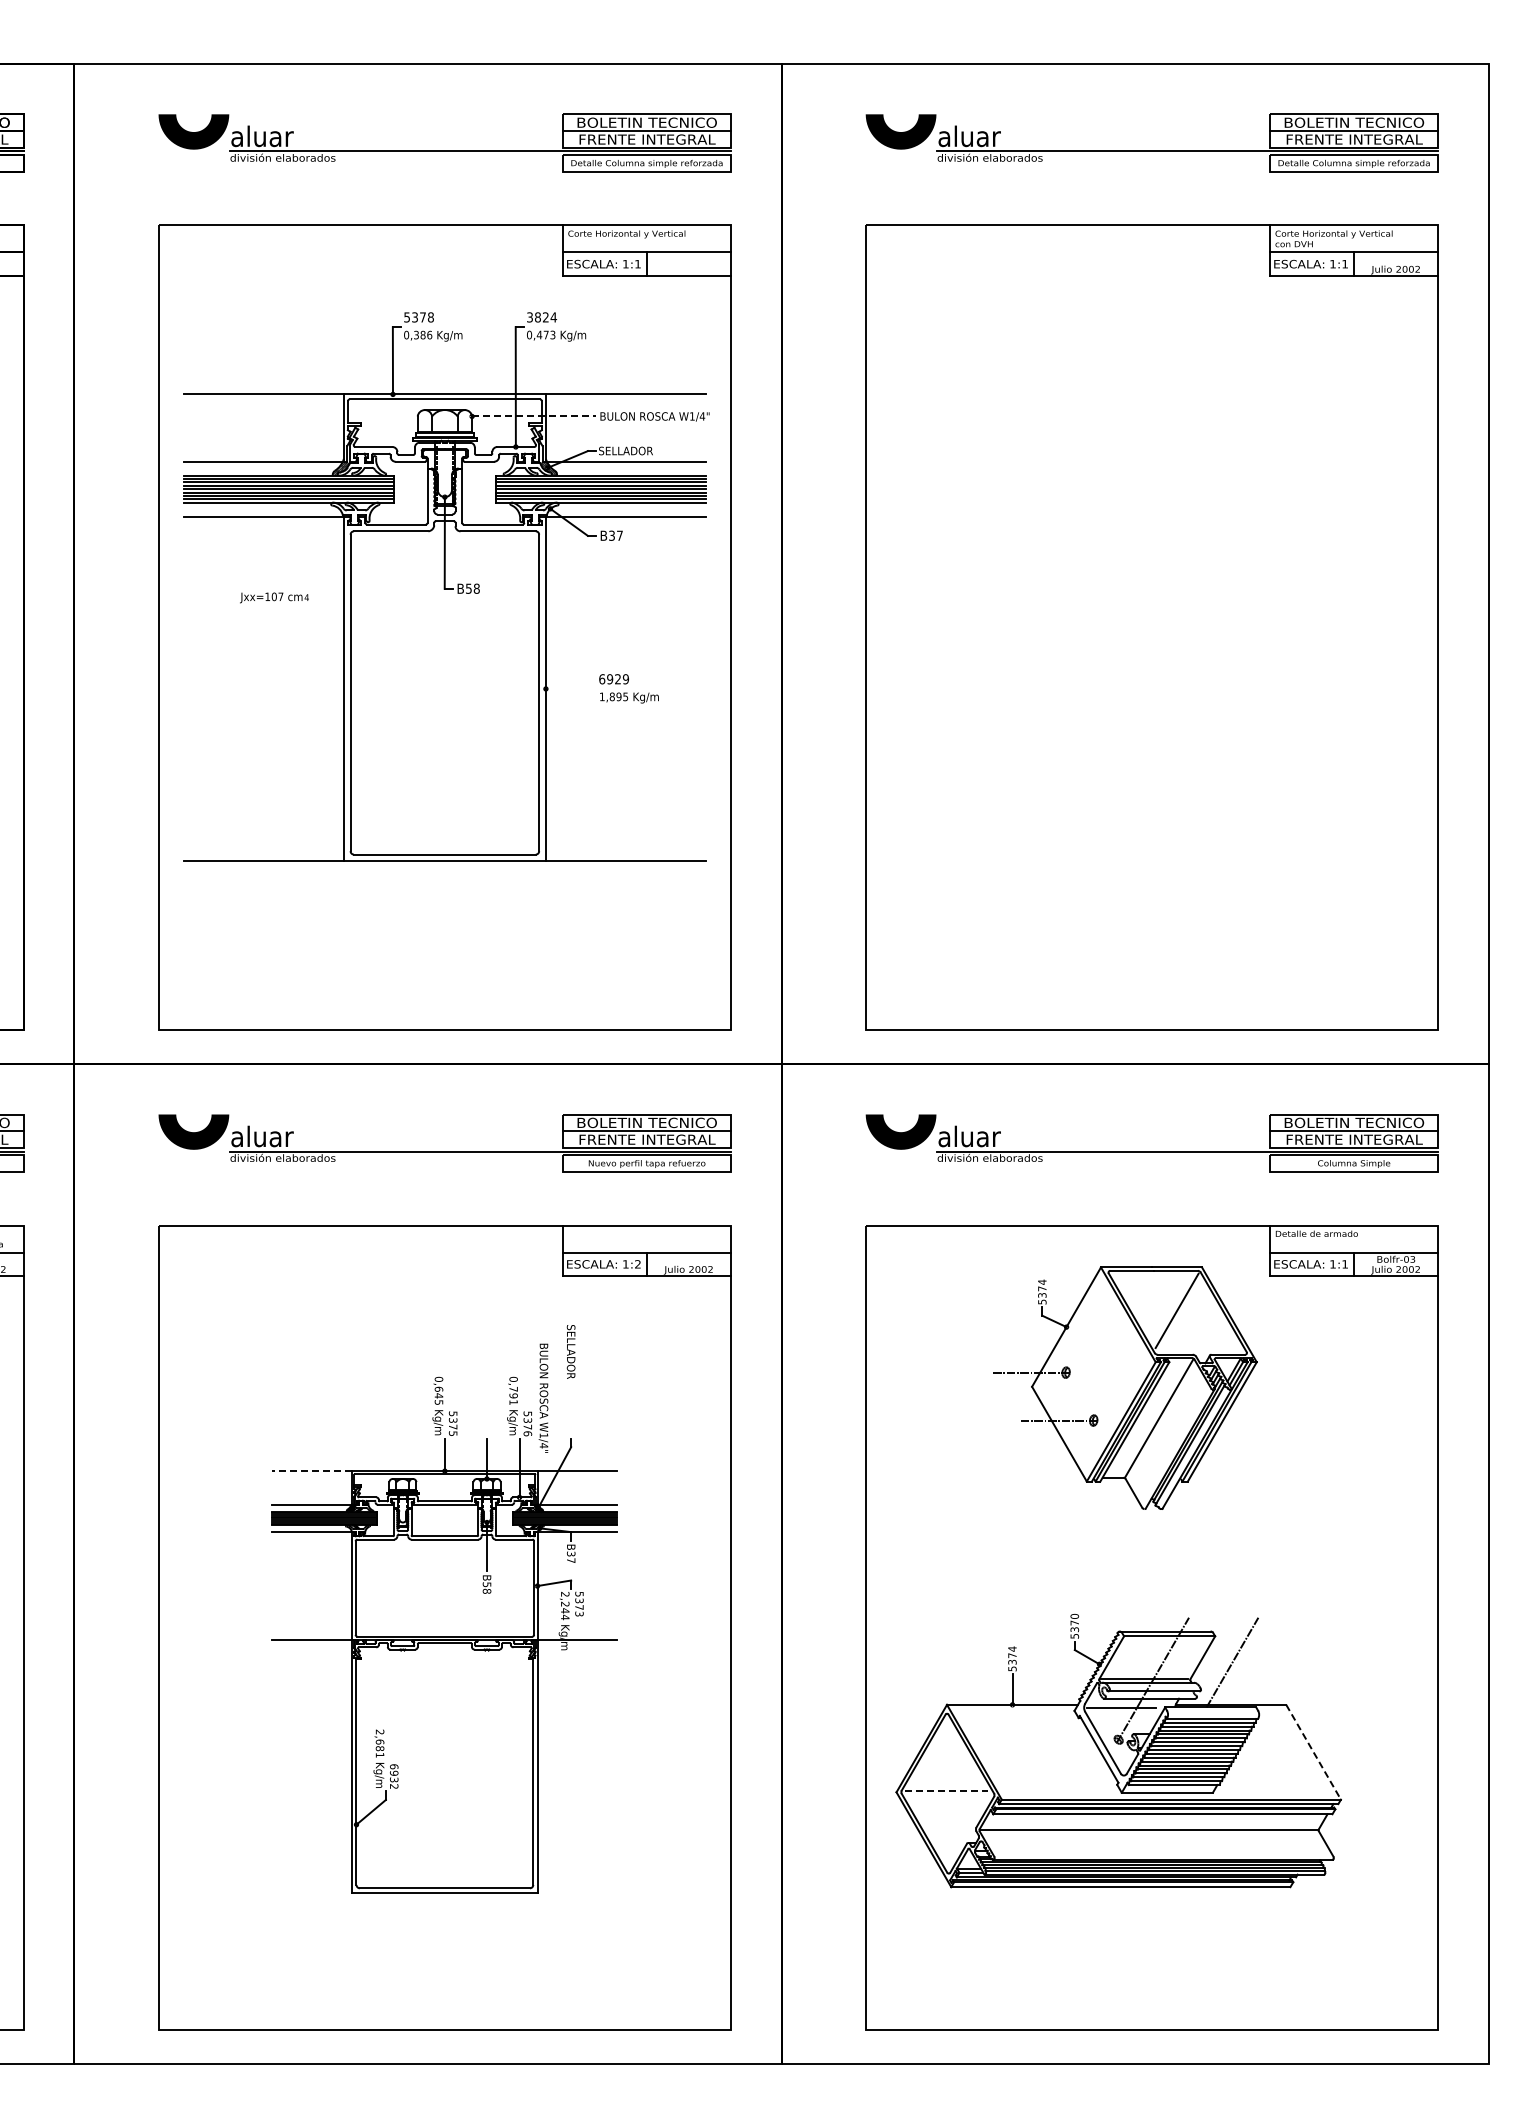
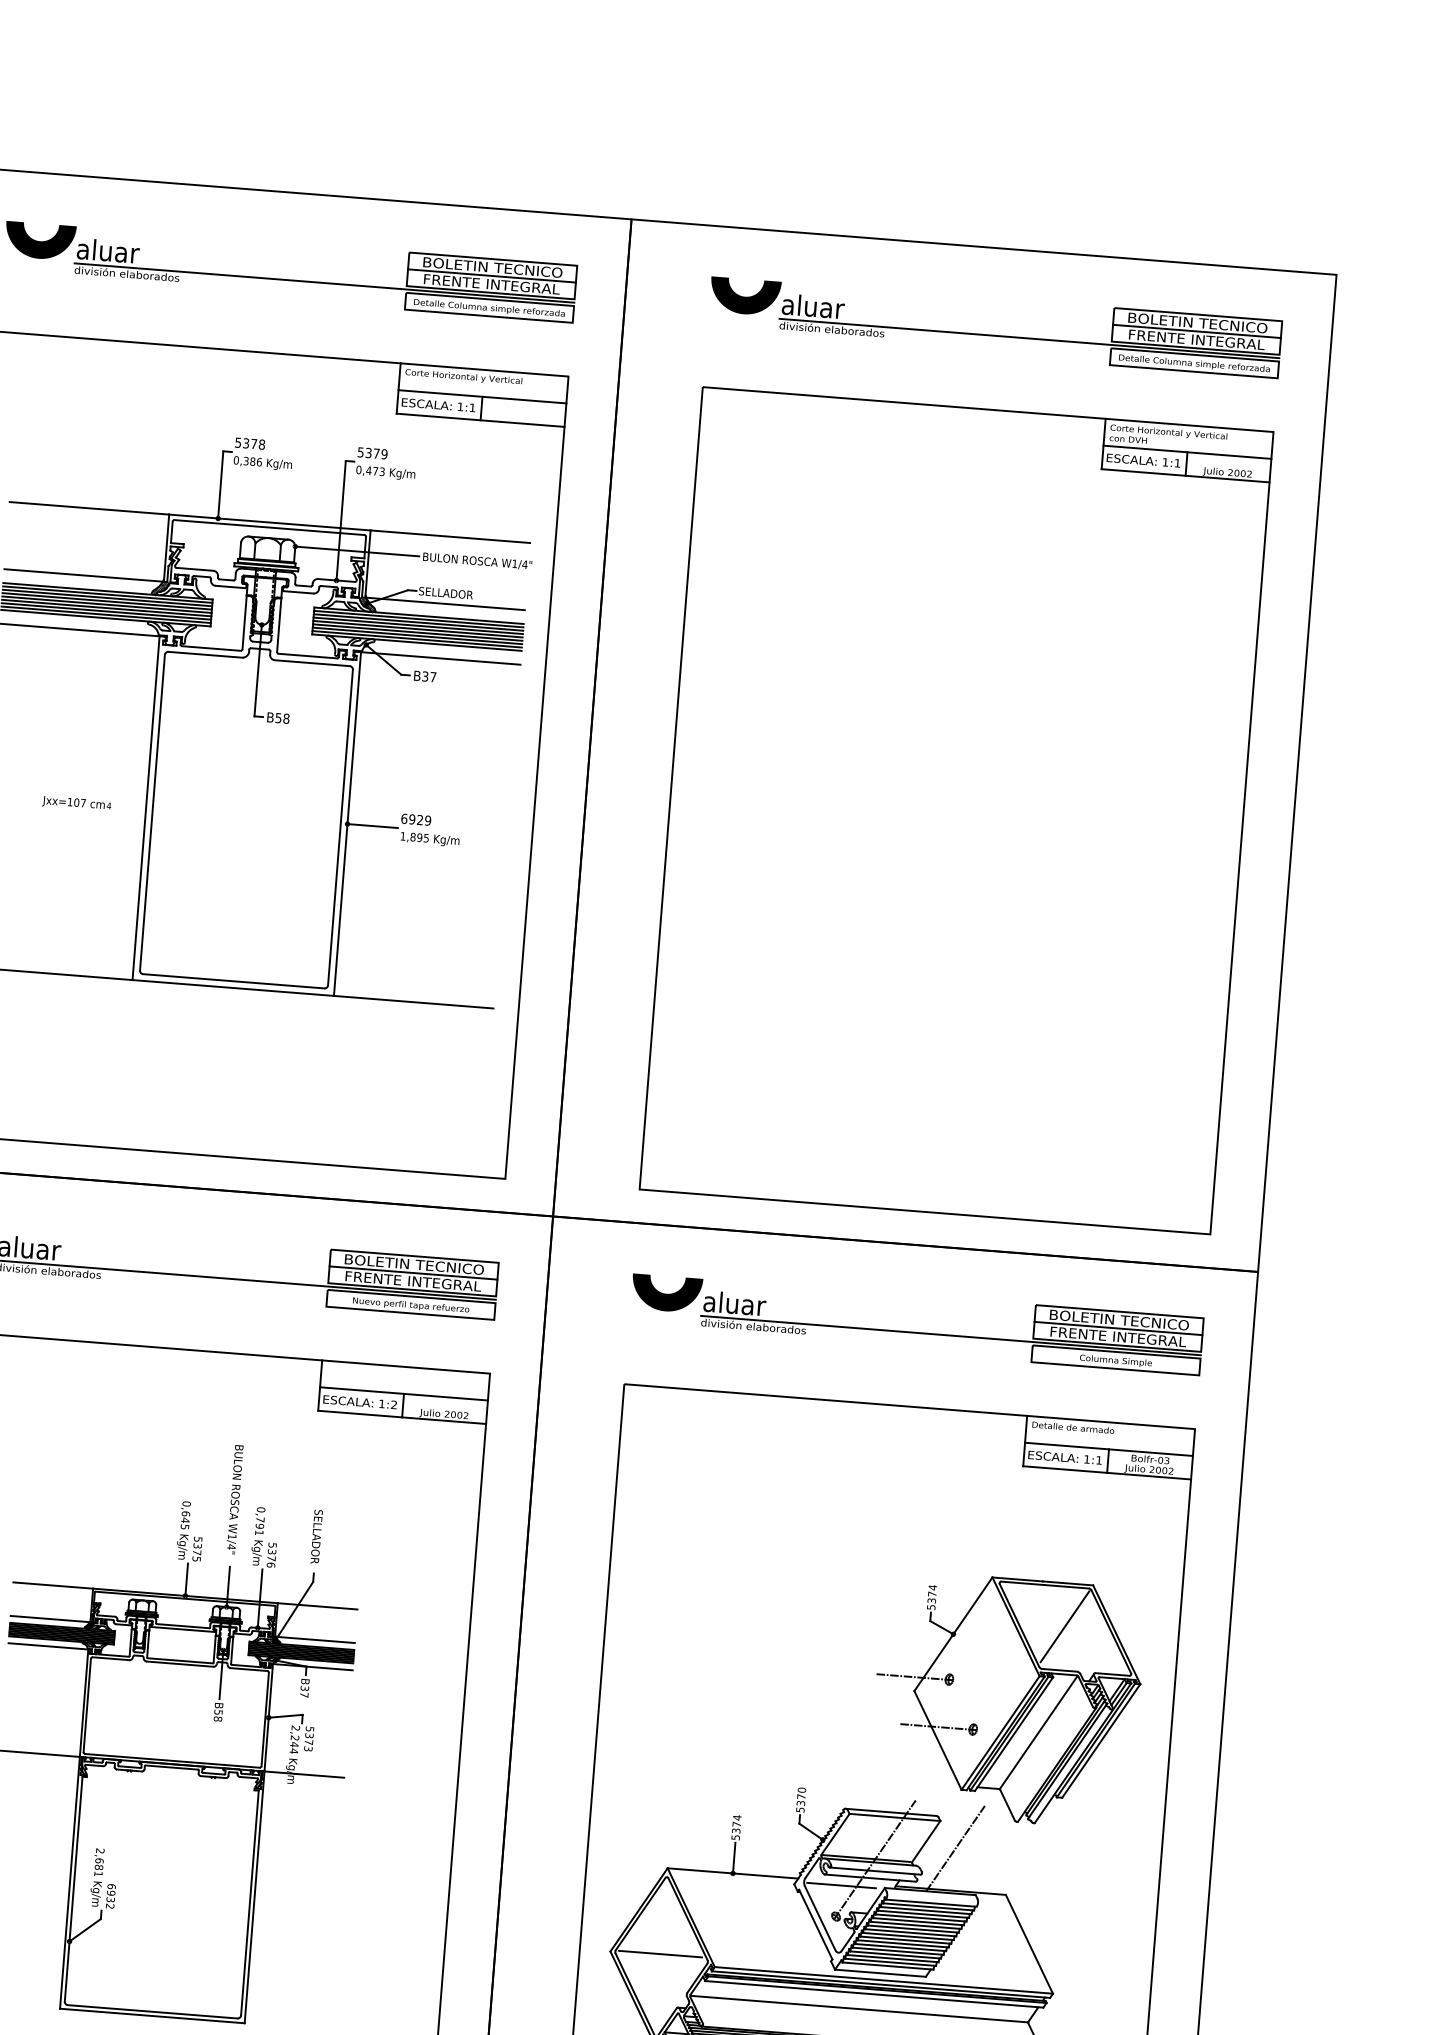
text: (542, 317) -> (373, 453), 3824 -> 5379
line: (534, 416) -> (357, 551), dashed -> solid
text: (274, 597) -> (76, 803), moved
line: (570, 688) -> (372, 825), added
text: (570, 1351) -> (316, 1536), moved
part: (1125, 1387) -> (1007, 1699), moved
text: (543, 1397) -> (234, 1498), moved
line: (312, 1471) -> (53, 1585), dashed -> solid
line: (1313, 1752) -> (1029, 1944), dashed -> solid
line: (946, 1790) -> (660, 1953), dashed -> solid

